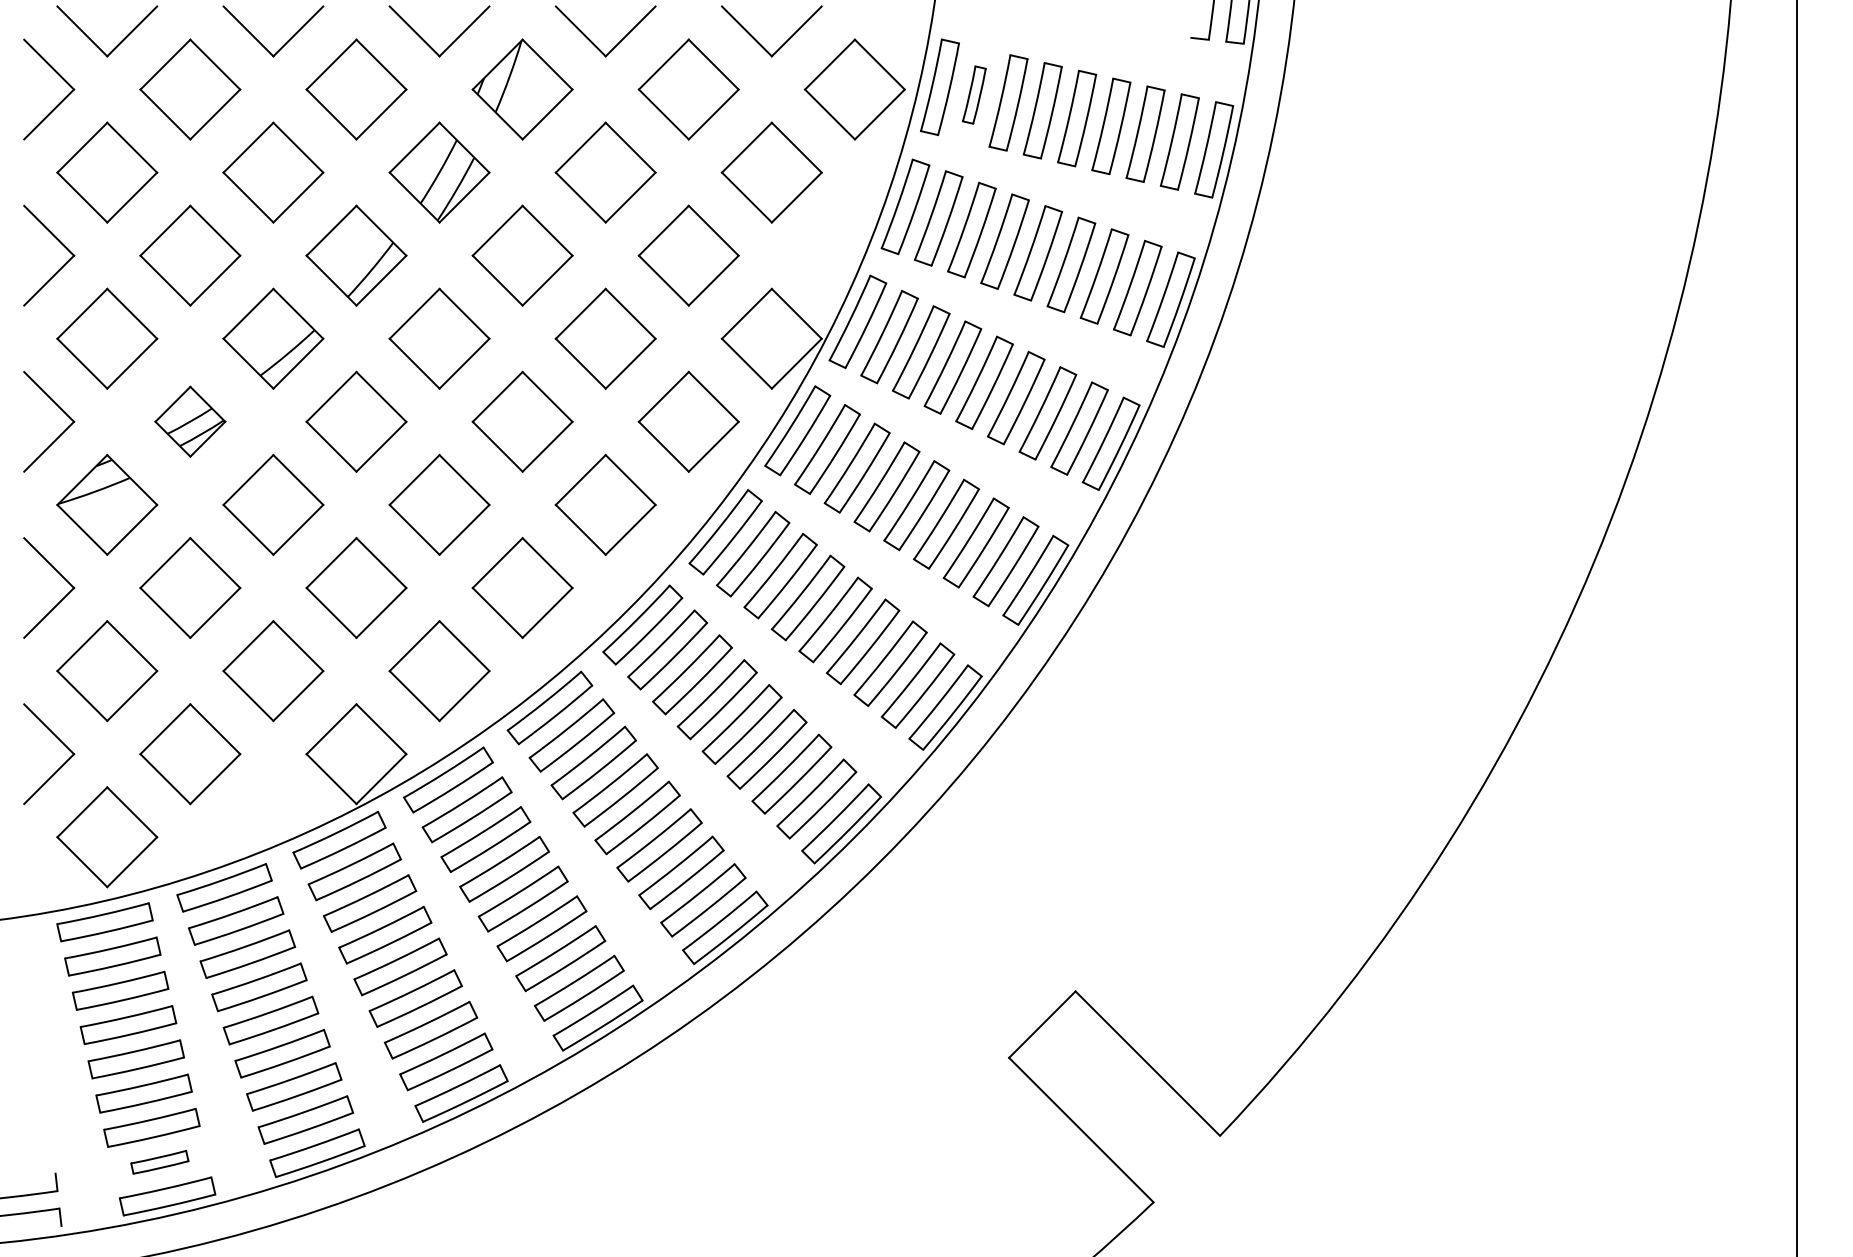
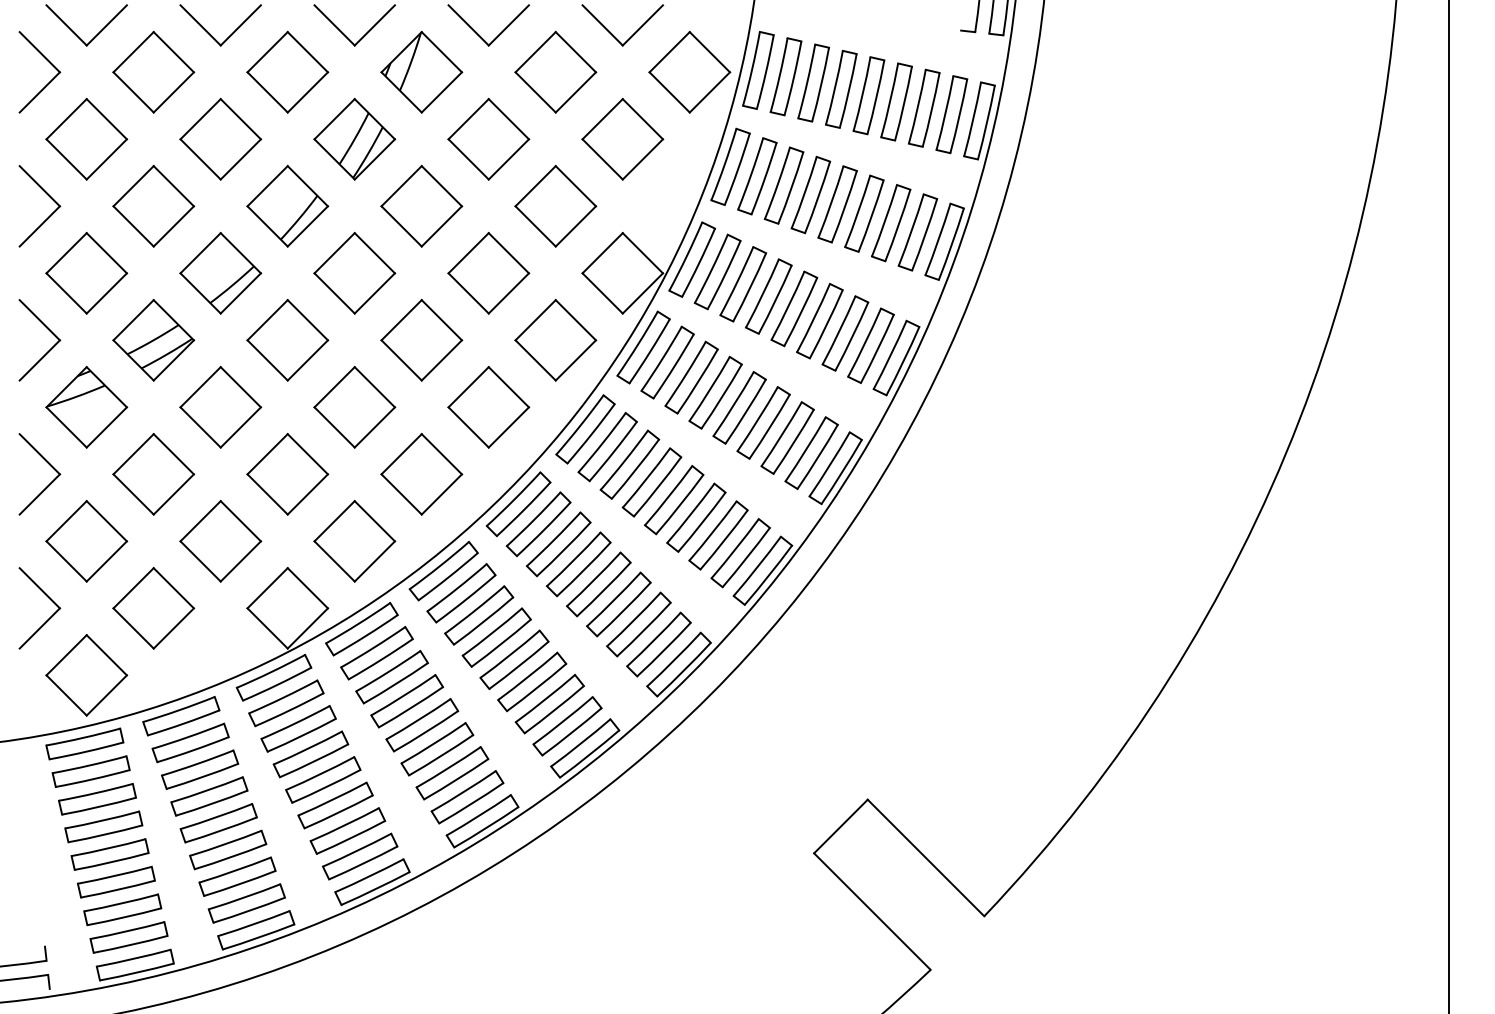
part: (974, 94) -> (786, 76), size x1.67
part: (190, 421) -> (153, 340), size x1.43
part: (159, 1162) -> (128, 937), size x1.67

